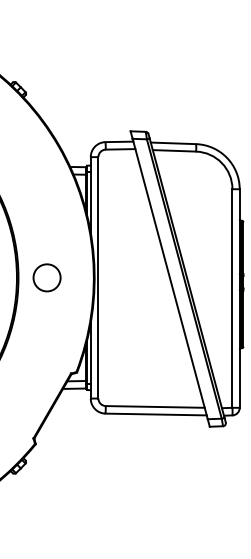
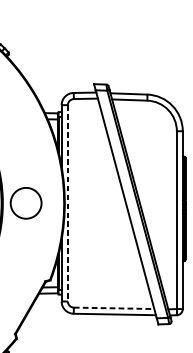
circle: (46, 277) -> (25, 203), size x1.4
line: (98, 277) -> (67, 203), solid -> dashed
line: (155, 406) -> (114, 307), solid -> dashed

